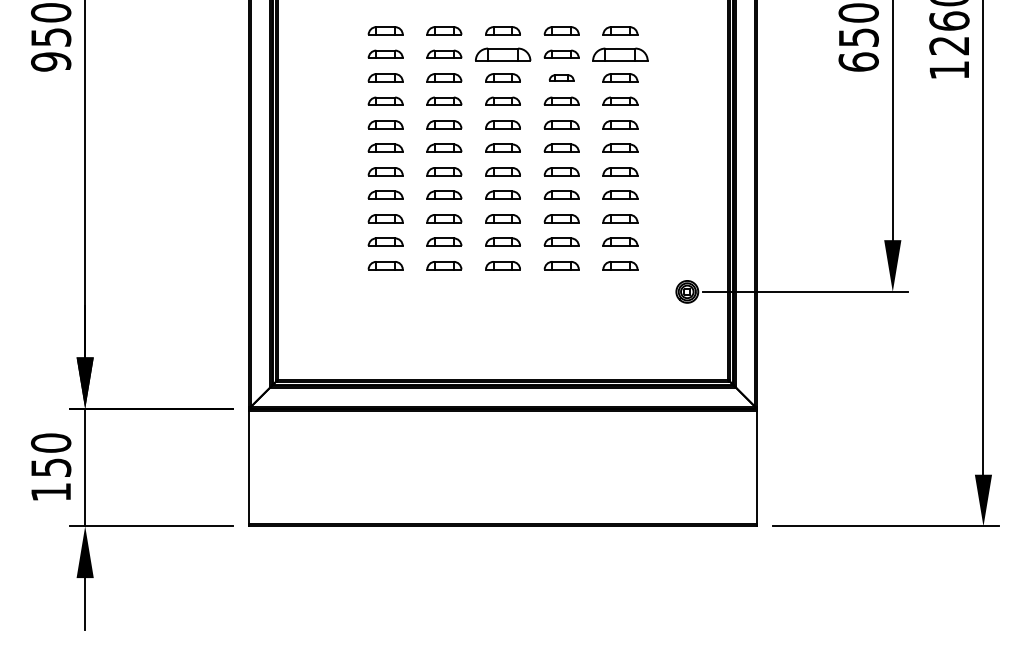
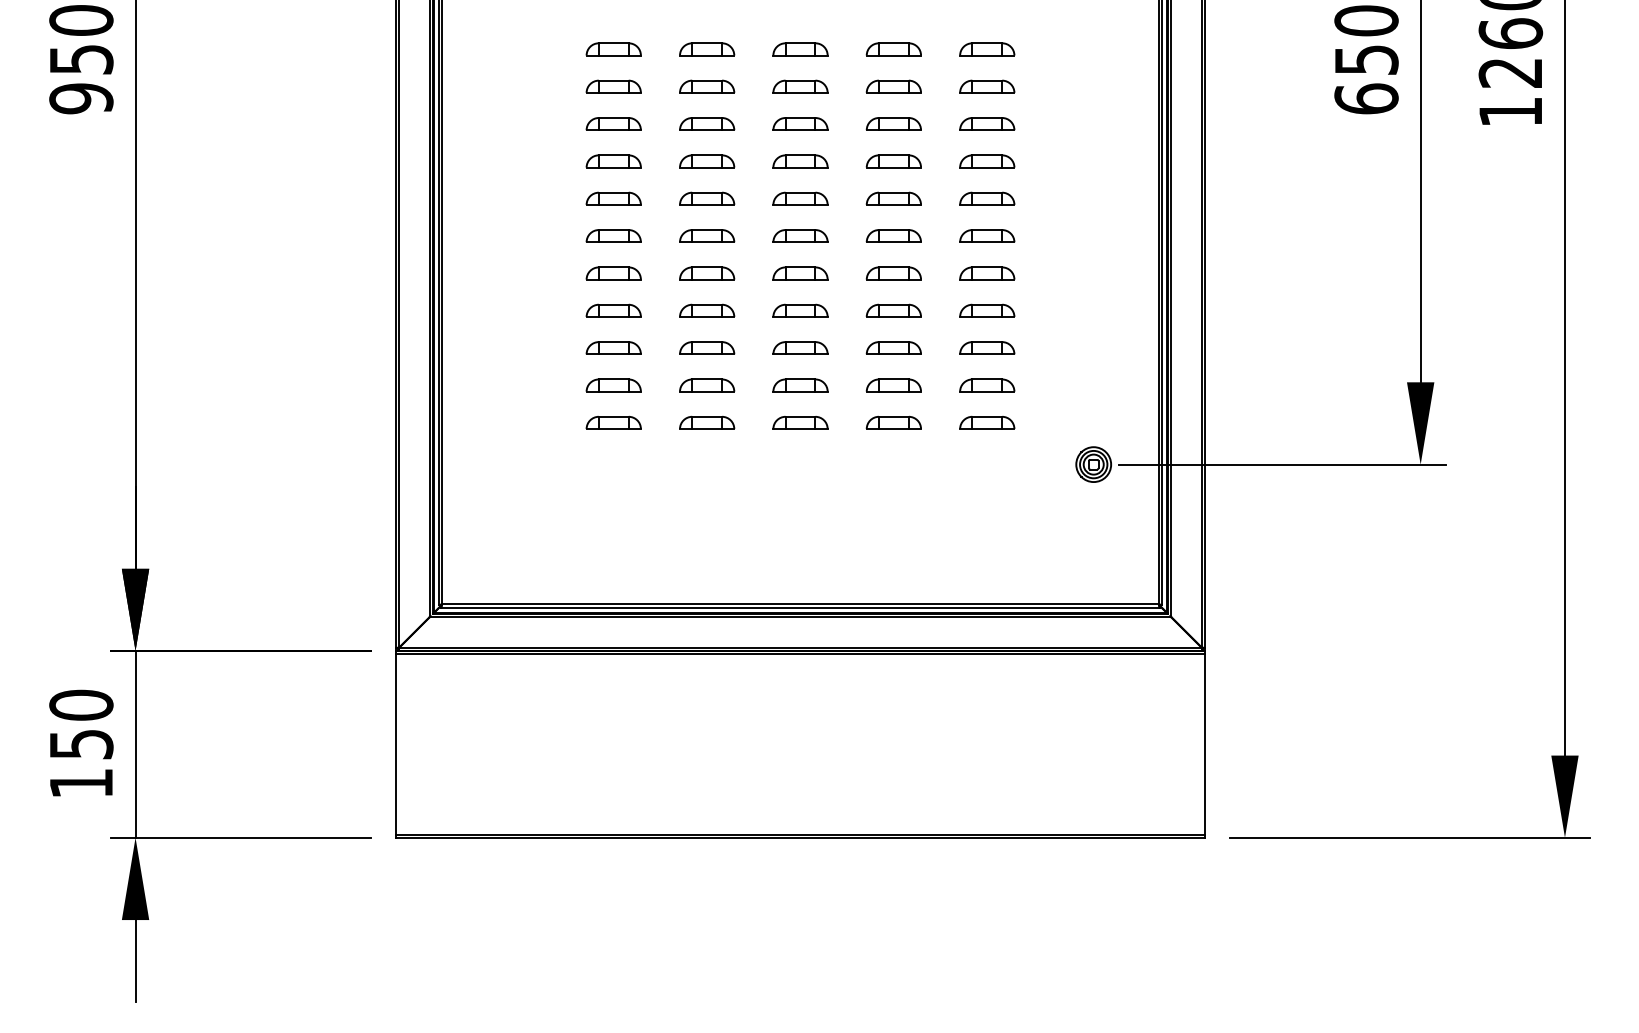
part: (502, 53) -> (799, 85), size x0.62
part: (620, 53) -> (987, 85), size x0.62
part: (561, 77) -> (893, 123), size x1.43

